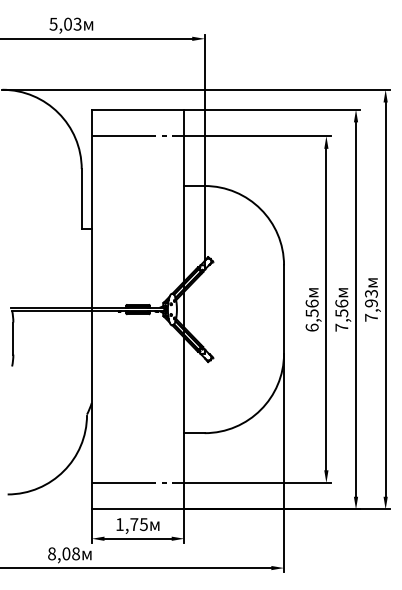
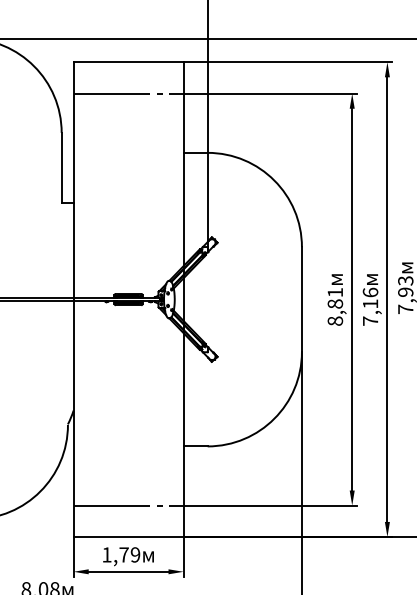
text: (341, 313) -> (370, 304), 7,56 -> 7,16
text: (311, 315) -> (334, 306), 6,56 -> 8,81
text: (143, 524) -> (135, 554), 1,75 -> 1,79

